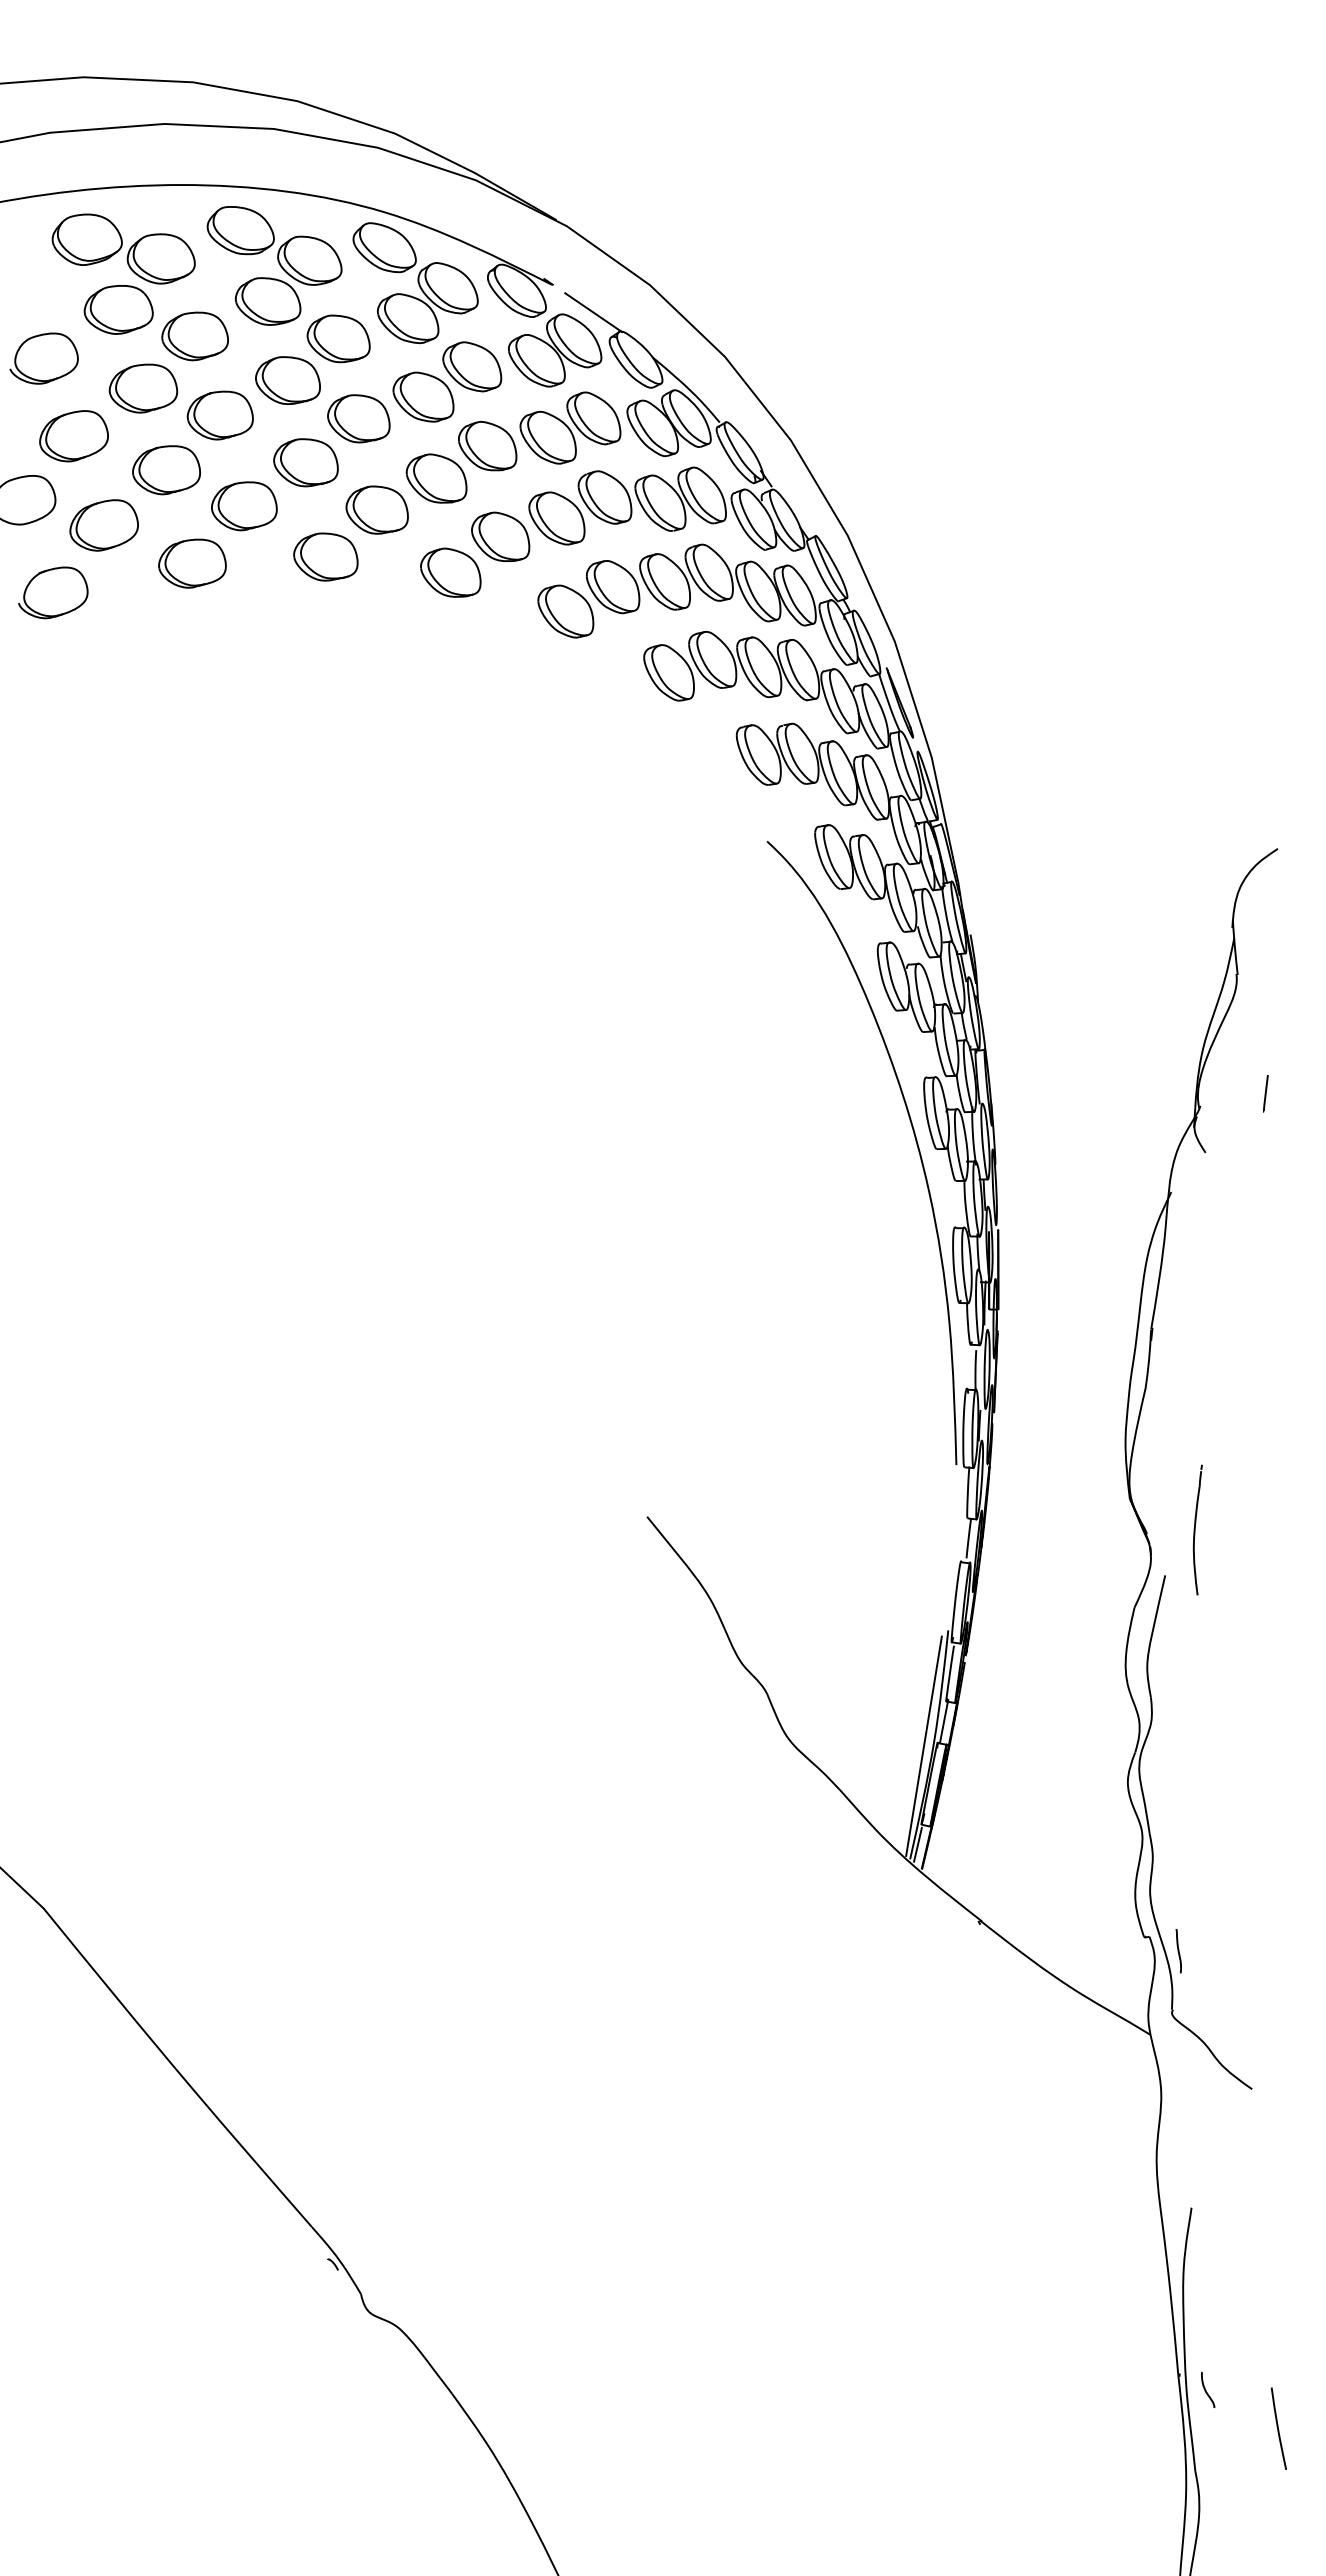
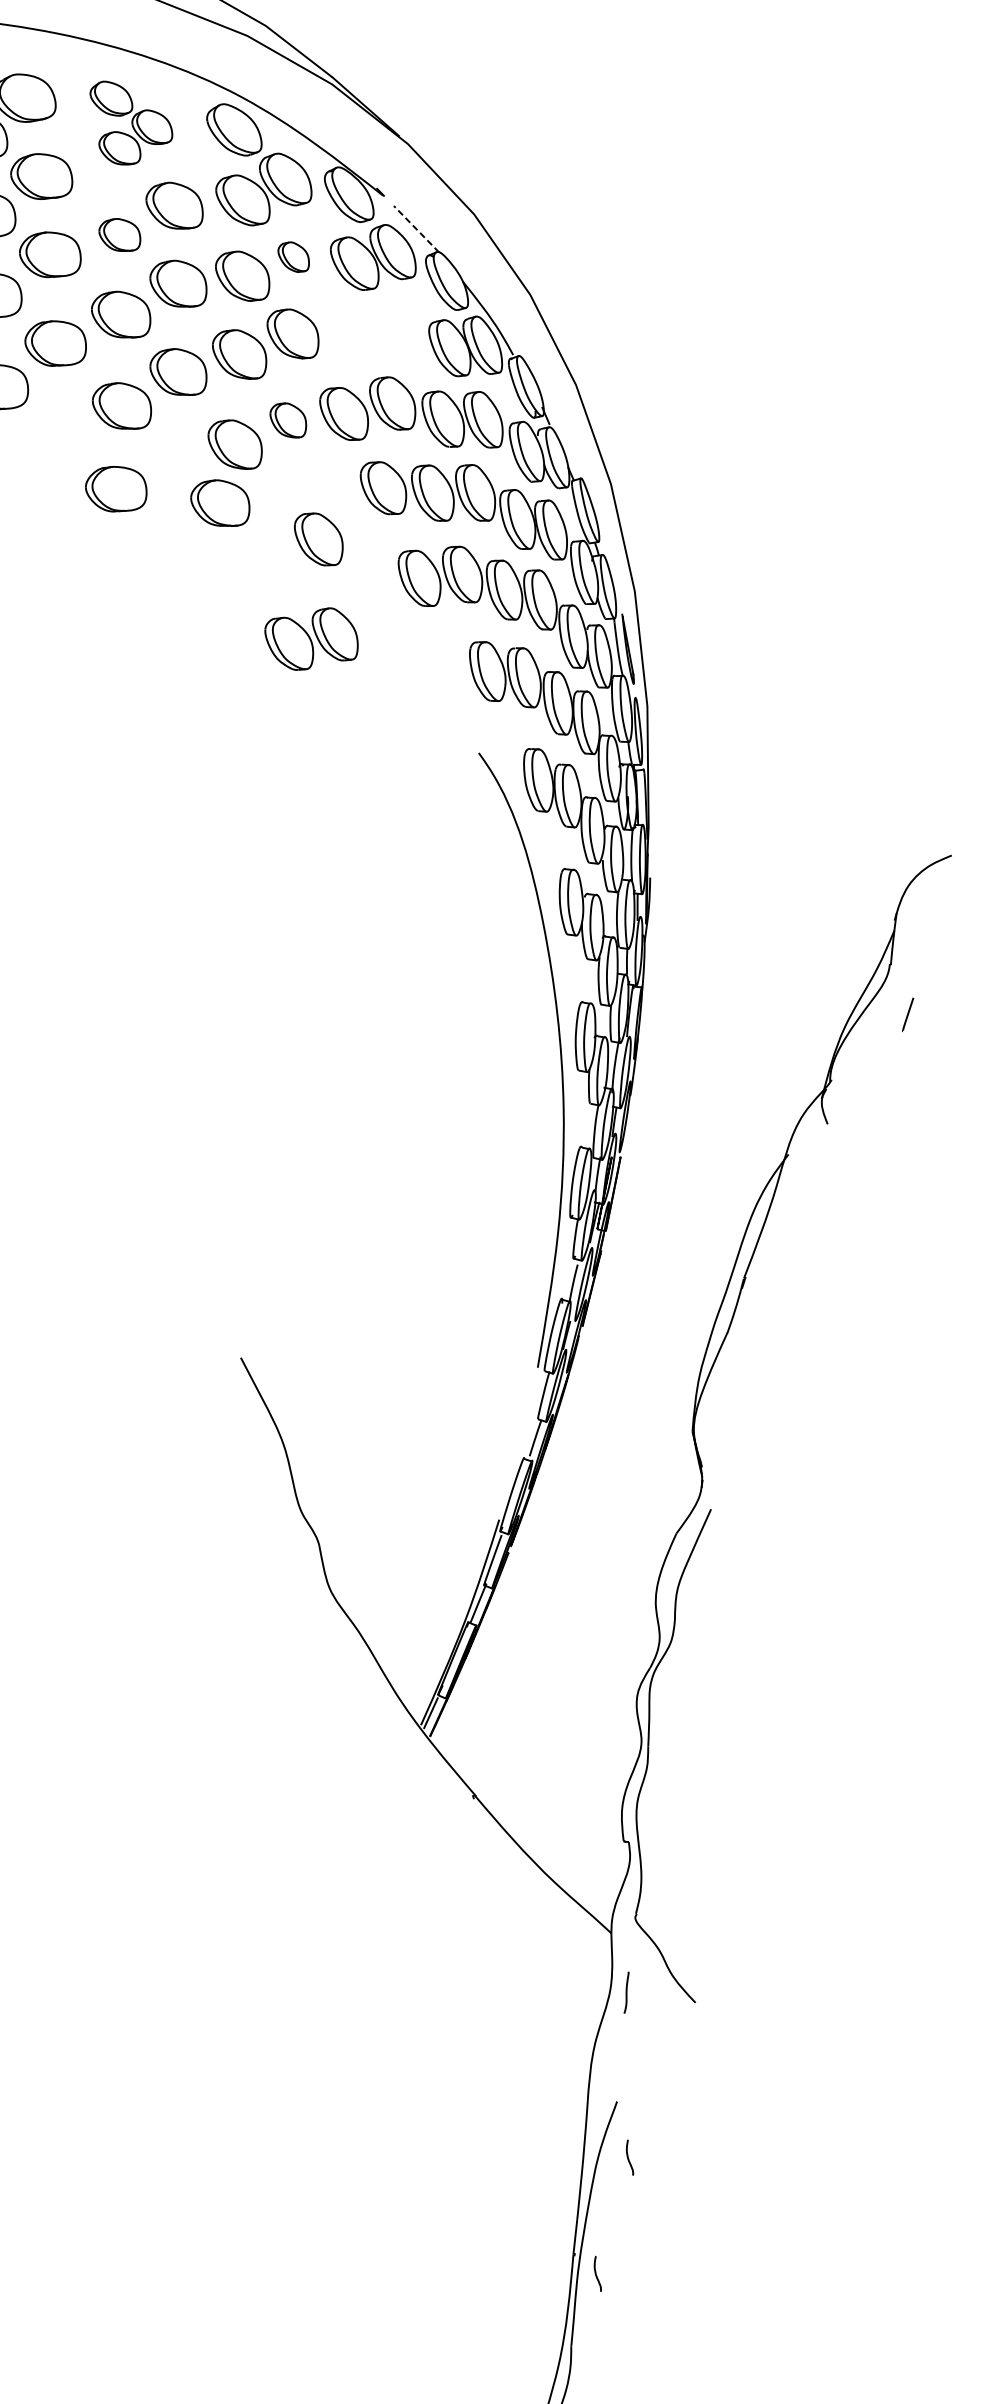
part: (274, 265) -> (129, 125), size x0.7
line: (593, 312) -> (416, 229), solid -> dashed
part: (472, 366) -> (294, 256), size x0.6
part: (287, 380) -> (119, 235), size x0.7
part: (570, 427) -> (311, 638), moved
part: (500, 536) -> (288, 419), size x0.7
part: (565, 611) -> (318, 538), moved
part: (447, 636) -> (220, 502), added
part: (337, 644) -> (116, 489), added
line: (1265, 1093) -> (907, 1014), moved
part: (1197, 1529) -> (749, 1472), removed
line: (923, 1745) -> (454, 1621), removed
curve: (1178, 1951) -> (626, 1992), moved
curve: (1215, 2263) -> (628, 2157), added
line: (1278, 2428) -> (656, 2322), removed

